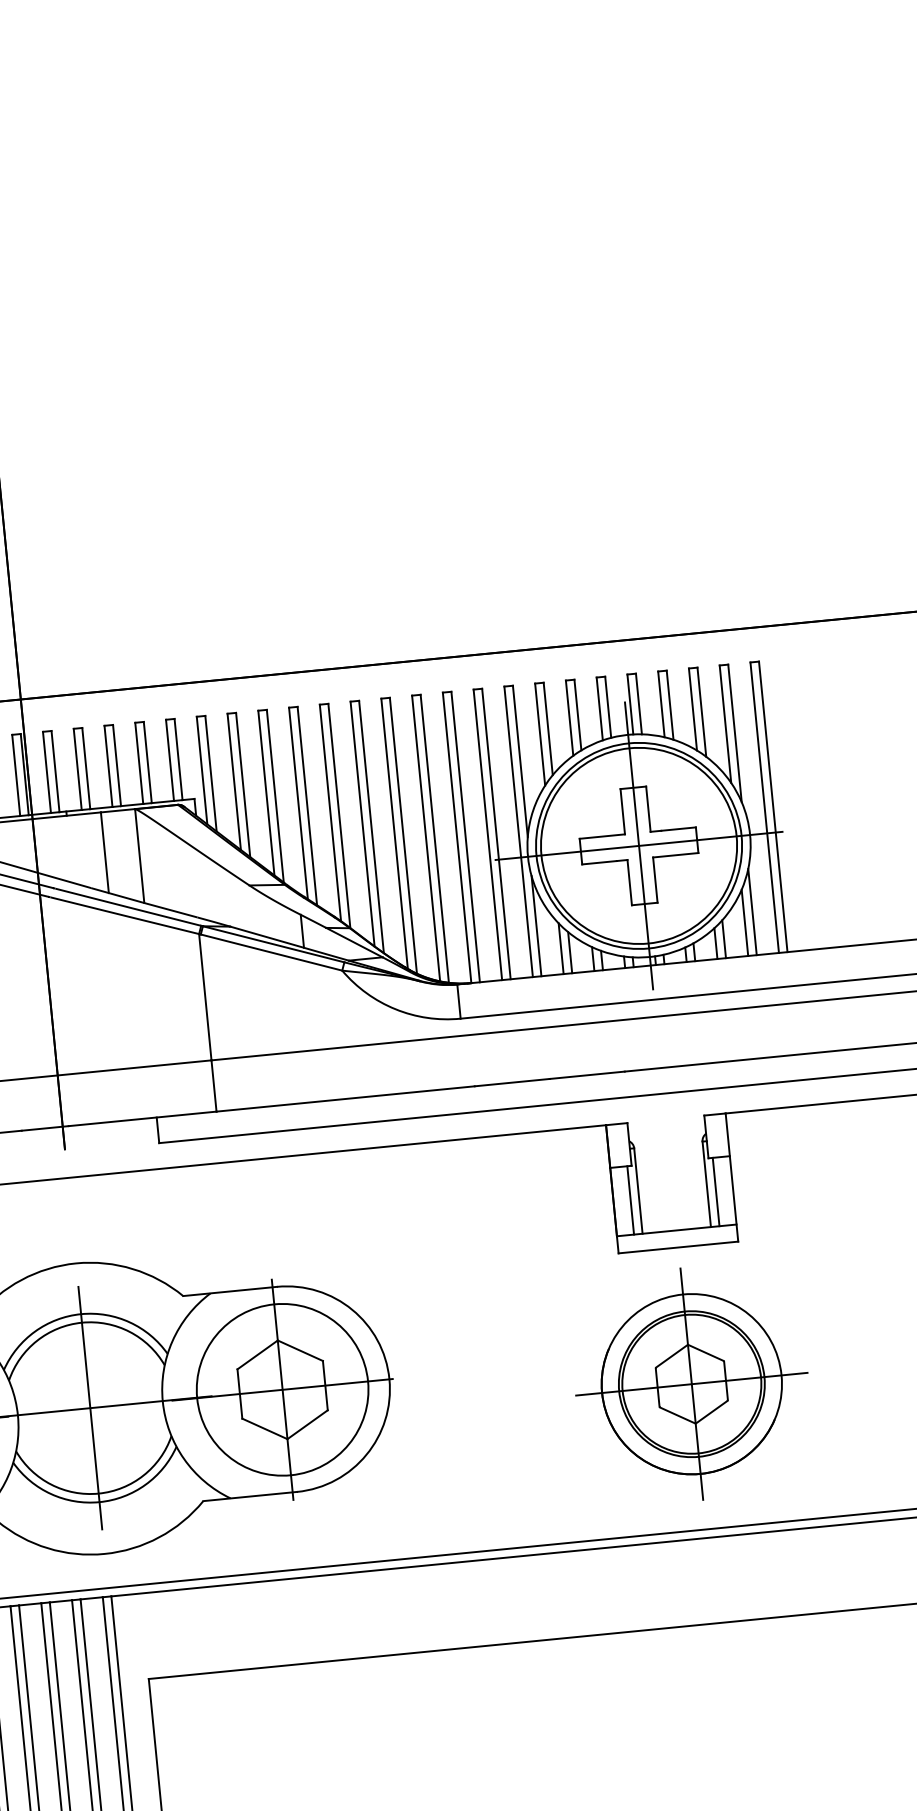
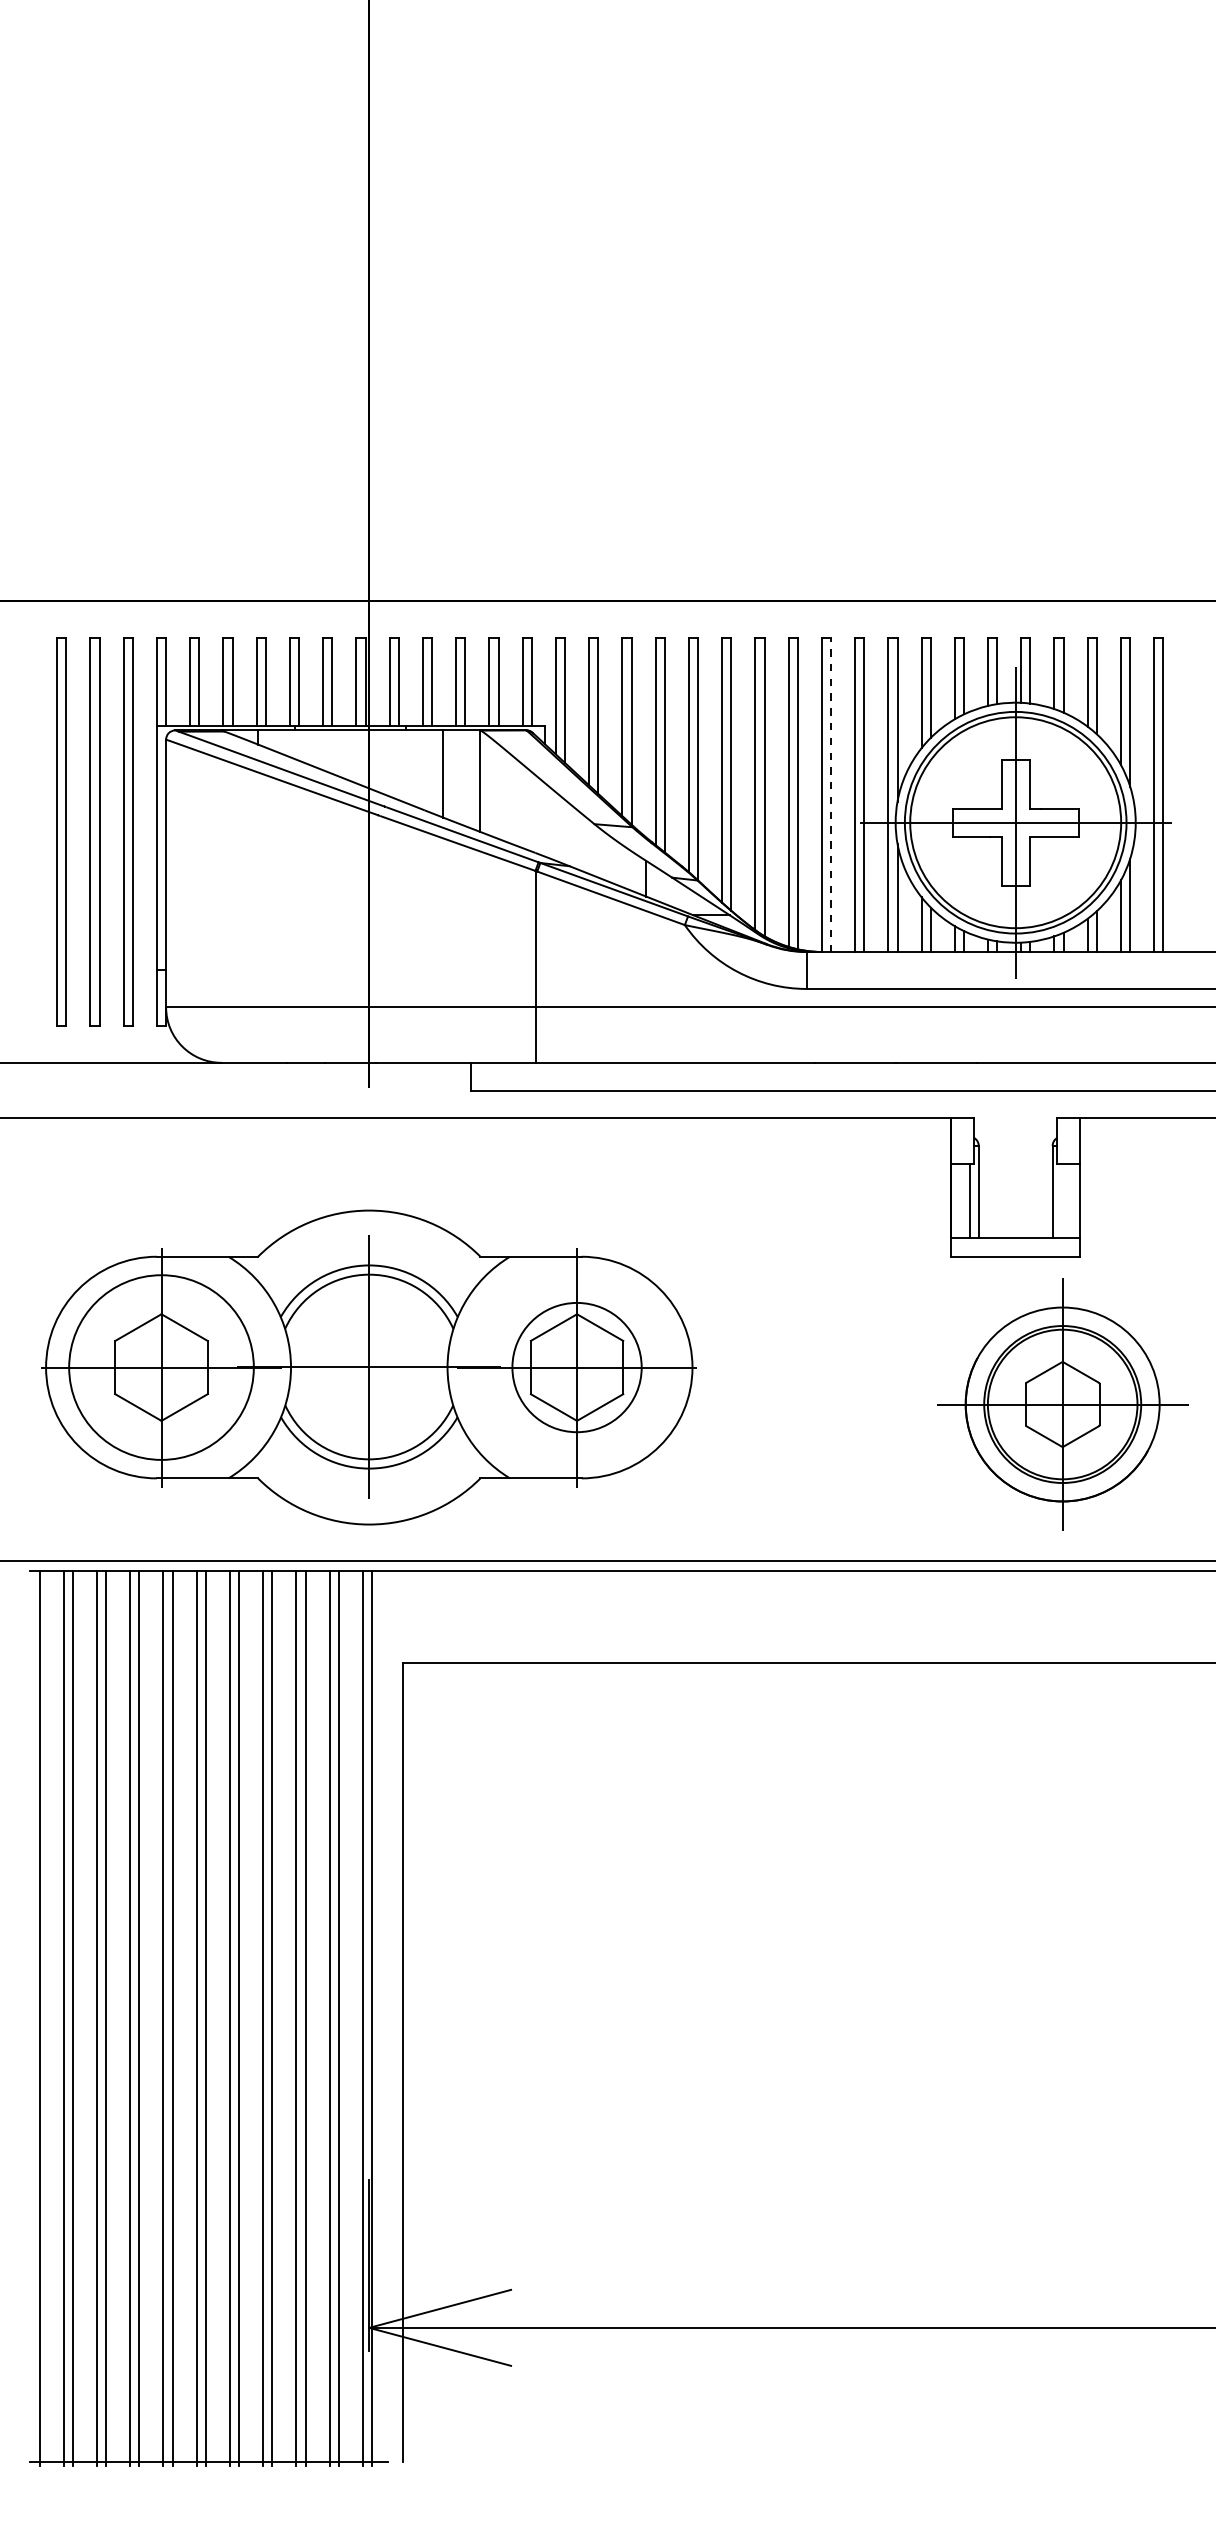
line: (466, 837) -> (831, 795), solid -> dashed
line: (715, 1192) -> (1061, 1201), removed
part: (691, 1384) -> (1062, 1404), moved
circle: (282, 1389) -> (576, 1367), size x0.7

